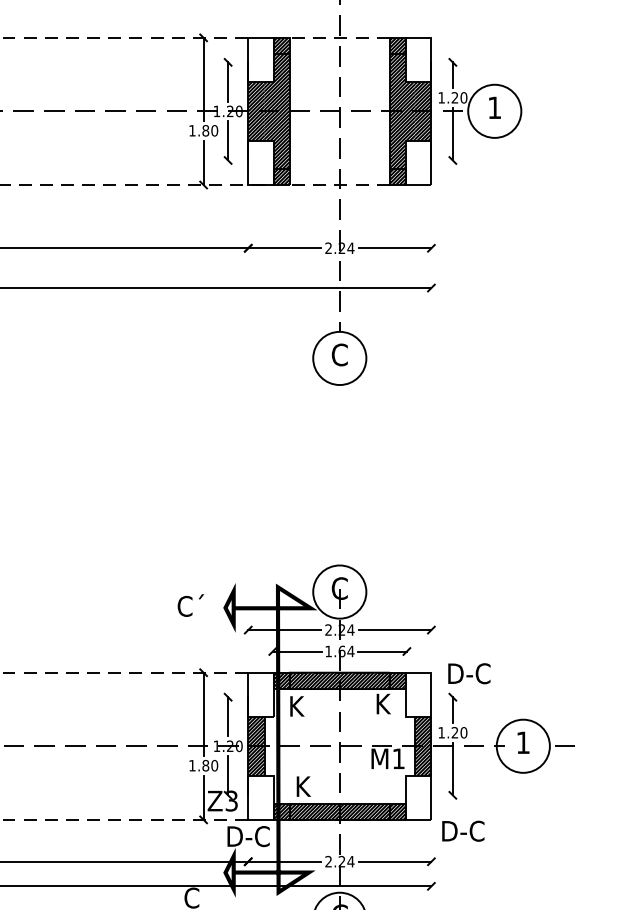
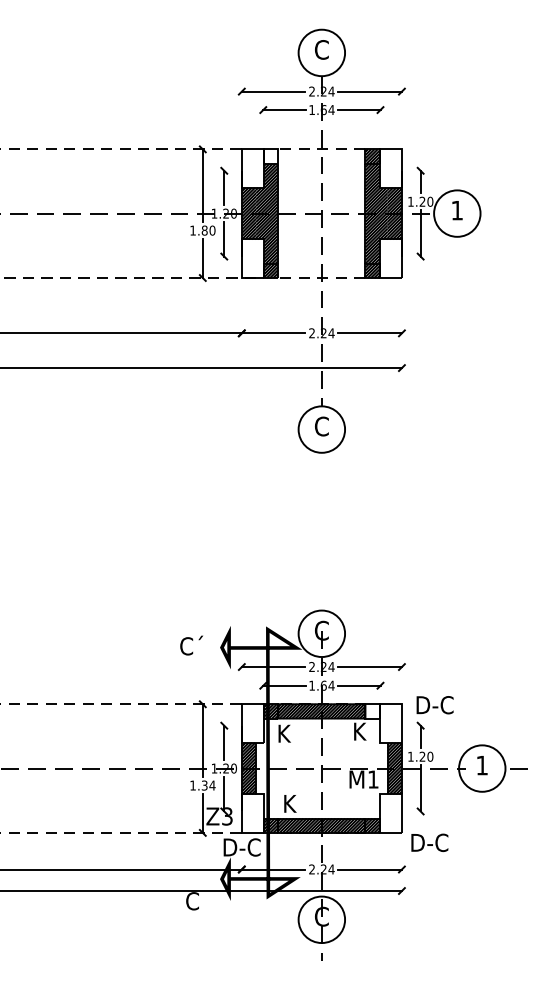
hatch: (281, 45) -> (270, 156), removed
hatch: (397, 680) -> (372, 711), removed
text: (210, 765) -> (208, 785), 1.80 -> 1.34

